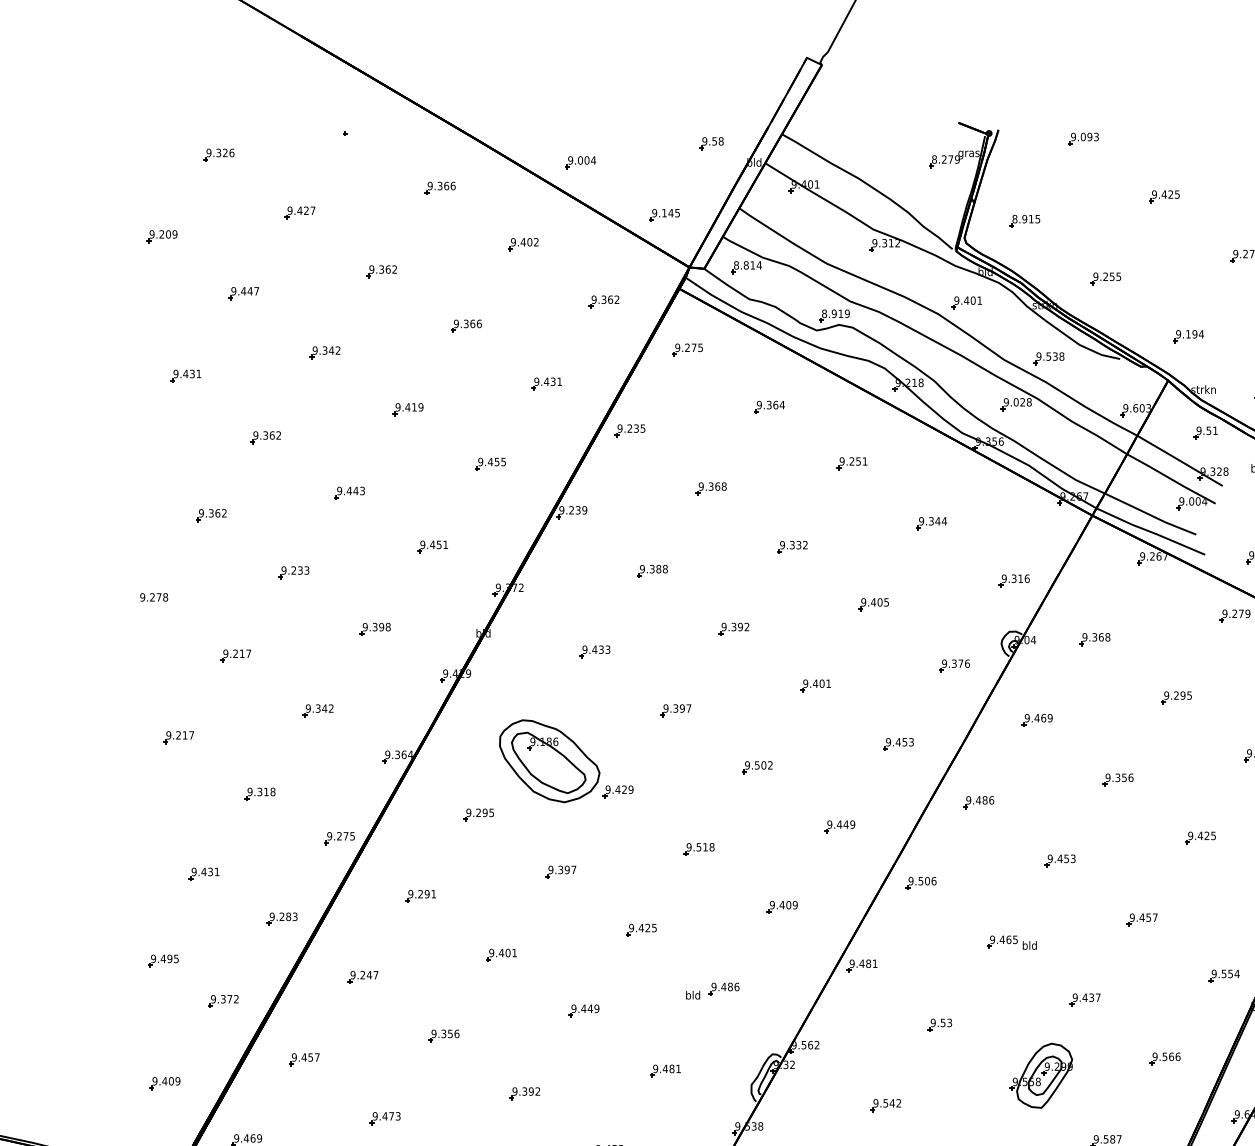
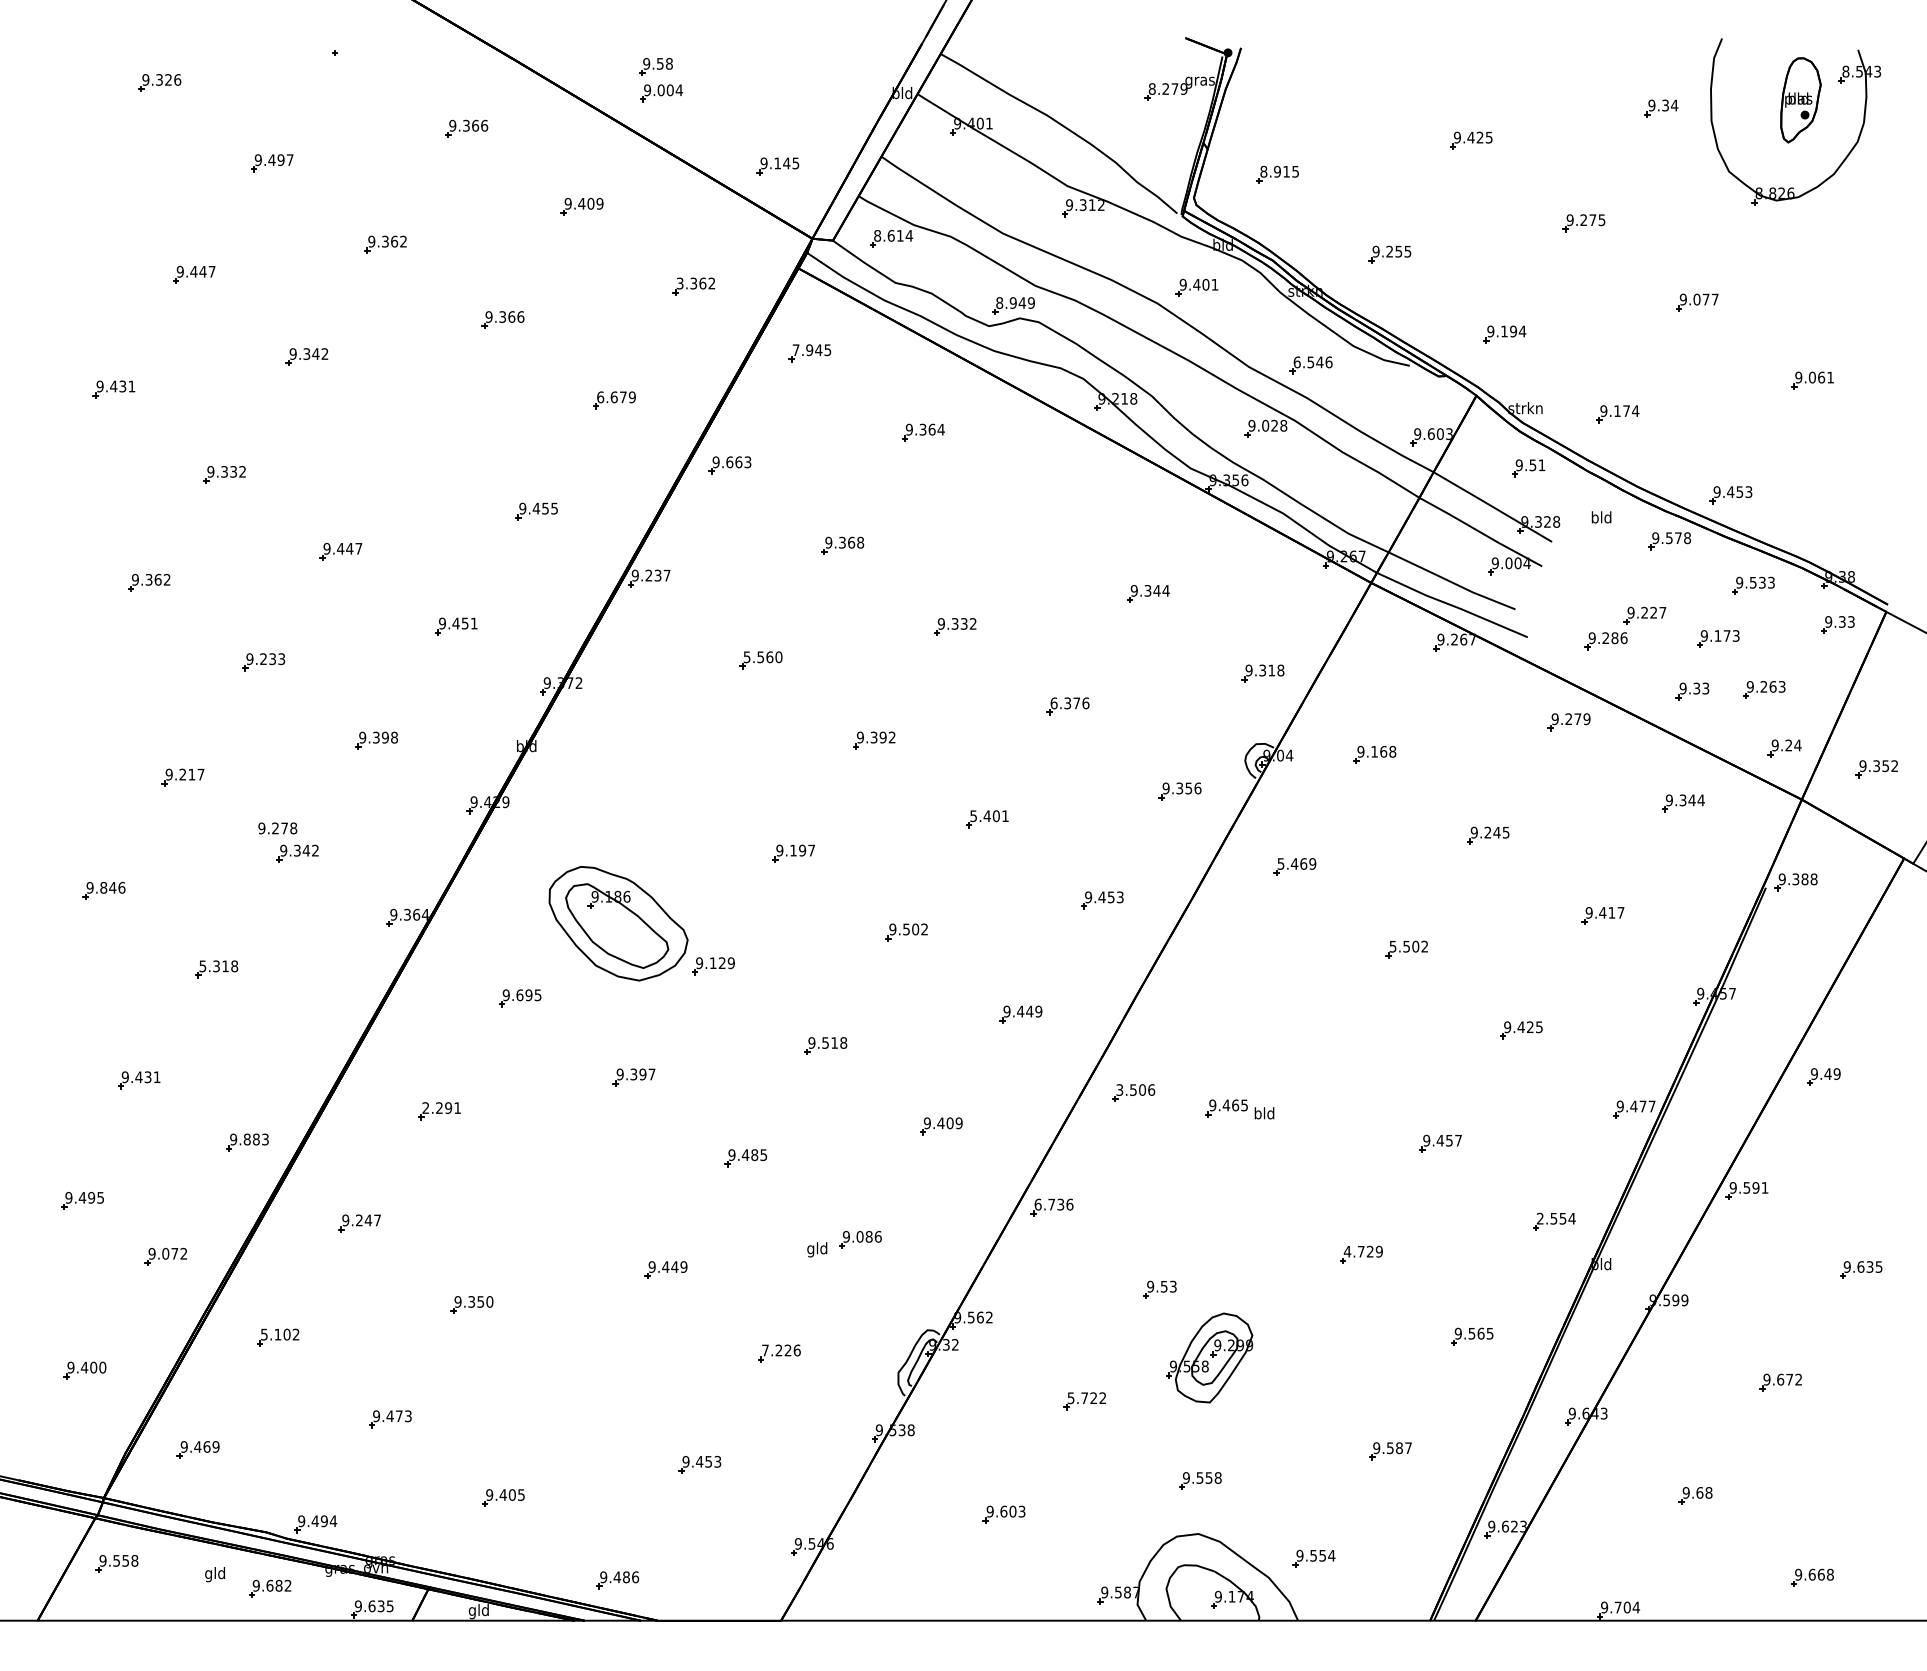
part: (1083, 138) -> (1358, 60), removed
part: (711, 143) -> (655, 66), moved
text: (306, 211) -> (280, 160), 9.427 -> 9.497
part: (161, 236) -> (80, 195), removed
text: (536, 242) -> (599, 203), 9.402 -> 9.409
text: (745, 265) -> (890, 235), 8.814 -> 8.614
text: (593, 299) -> (679, 283), 9.362 -> 3.362
text: (840, 313) -> (1022, 302), 8.919 -> 8.949
text: (685, 348) -> (807, 350), 9.275 -> 7.945
text: (1050, 356) -> (1312, 362), 9.538 -> 6.546
text: (548, 381) -> (616, 397), 9.431 -> 6.679
part: (407, 409) -> (421, 435), removed
text: (636, 428) -> (738, 462), 9.235 -> 9.663
text: (272, 435) -> (233, 471), 9.362 -> 9.332
part: (851, 463) -> (1037, 510), removed
text: (362, 490) -> (358, 548), 9.443 -> 9.447
text: (584, 510) -> (666, 575), 9.239 -> 9.237
text: (653, 568) -> (762, 656), 9.388 -> 5.560
text: (1026, 578) -> (1280, 670), 9.316 -> 9.318
text: (153, 597) -> (277, 828), moved
text: (874, 602) -> (1069, 703), 9.405 -> 6.376
text: (1094, 637) -> (1374, 751), 9.368 -> 9.168
part: (595, 651) -> (681, 771), removed
text: (960, 663) -> (1188, 788), 9.376 -> 9.356
text: (805, 683) -> (973, 815), 9.401 -> 5.401
text: (1182, 695) -> (1496, 832), 9.295 -> 9.245
text: (675, 708) -> (793, 850), 9.397 -> 9.197
text: (1026, 717) -> (1280, 863), 9.469 -> 5.469
text: (184, 735) -> (112, 887), 9.217 -> 9.846
text: (1119, 777) -> (1408, 946), 9.356 -> 5.502
text: (617, 789) -> (712, 962), 9.429 -> 9.129
text: (249, 791) -> (202, 965), 9.318 -> 5.318
part: (978, 802) -> (1213, 980), removed
text: (478, 813) -> (519, 995), 9.295 -> 9.695
part: (339, 838) -> (326, 1030), removed
part: (1060, 861) -> (1326, 1062), removed
text: (910, 880) -> (1119, 1089), 9.506 -> 3.506
text: (410, 893) -> (425, 1107), 9.291 -> 2.291
text: (281, 916) -> (246, 1139), 9.283 -> 9.883
text: (647, 928) -> (754, 1155), 9.425 -> 9.485
part: (1011, 942) -> (1239, 1109), moved
part: (501, 955) -> (551, 1192), removed
text: (863, 963) -> (1053, 1204), 9.481 -> 6.736
text: (1213, 973) -> (1539, 1218), 9.554 -> 2.554
text: (723, 986) -> (859, 1236), 9.486 -> 9.086
text: (688, 996) -> (810, 1249), bld -> gld
text: (1086, 997) -> (1362, 1251), 9.437 -> 4.729
text: (223, 999) -> (165, 1253), 9.372 -> 9.072
text: (456, 1033) -> (489, 1301), 9.356 -> 9.350
text: (1177, 1056) -> (1489, 1333), 9.566 -> 9.565
text: (305, 1057) -> (279, 1334), 9.457 -> 5.102
text: (666, 1068) -> (780, 1350), 9.481 -> 7.226
part: (1041, 1075) -> (1209, 1357), moved
text: (177, 1081) -> (102, 1367), 9.409 -> 9.400
part: (525, 1093) -> (584, 1384), removed
text: (884, 1103) -> (1082, 1398), 9.542 -> 5.722

